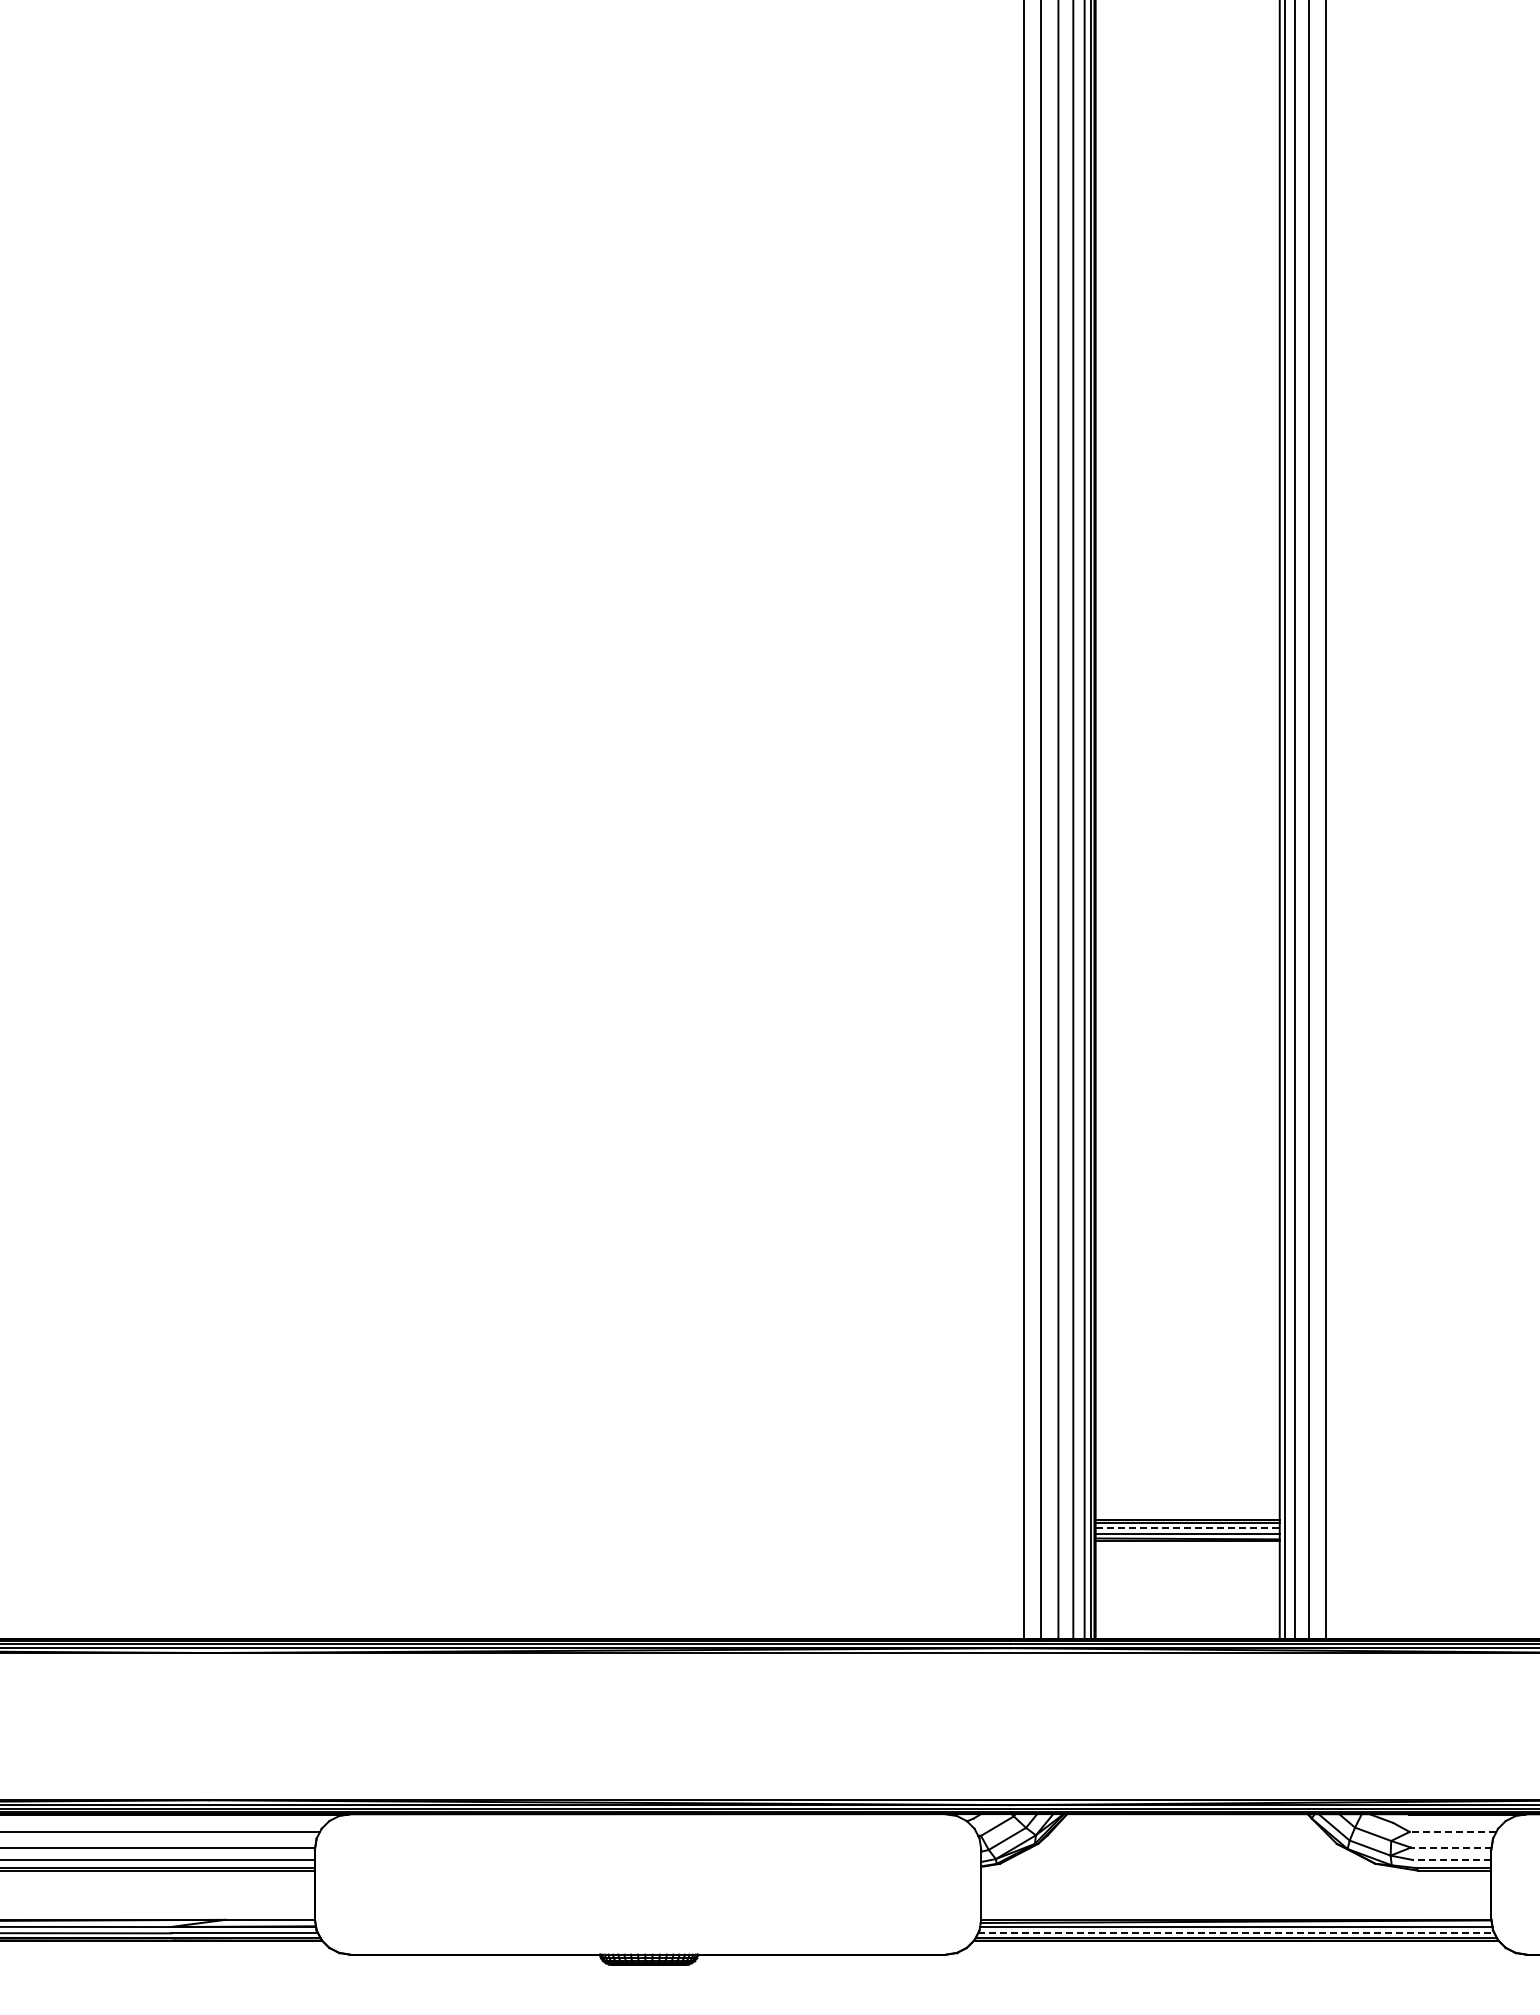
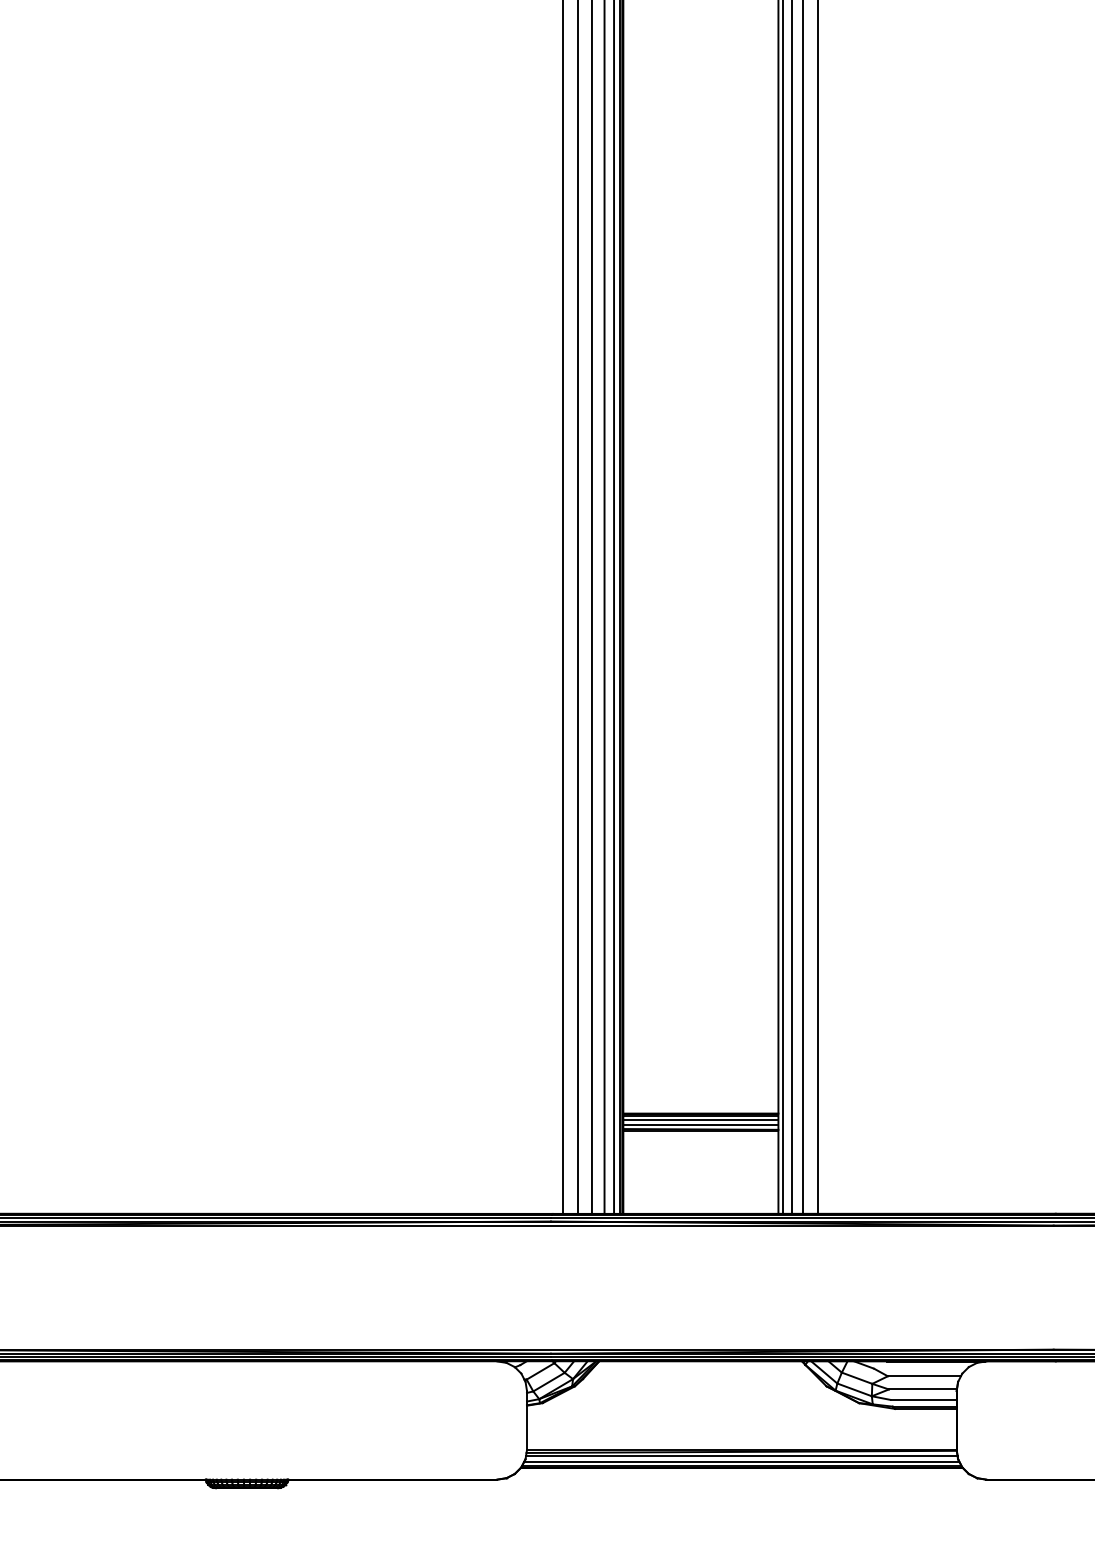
line: (1188, 1527) -> (701, 1119), dashed -> solid
line: (1452, 1831) -> (923, 1375), dashed -> solid
line: (1450, 1847) -> (922, 1389), dashed -> solid
line: (1451, 1860) -> (923, 1400), dashed -> solid
line: (1236, 1933) -> (741, 1461), dashed -> solid

